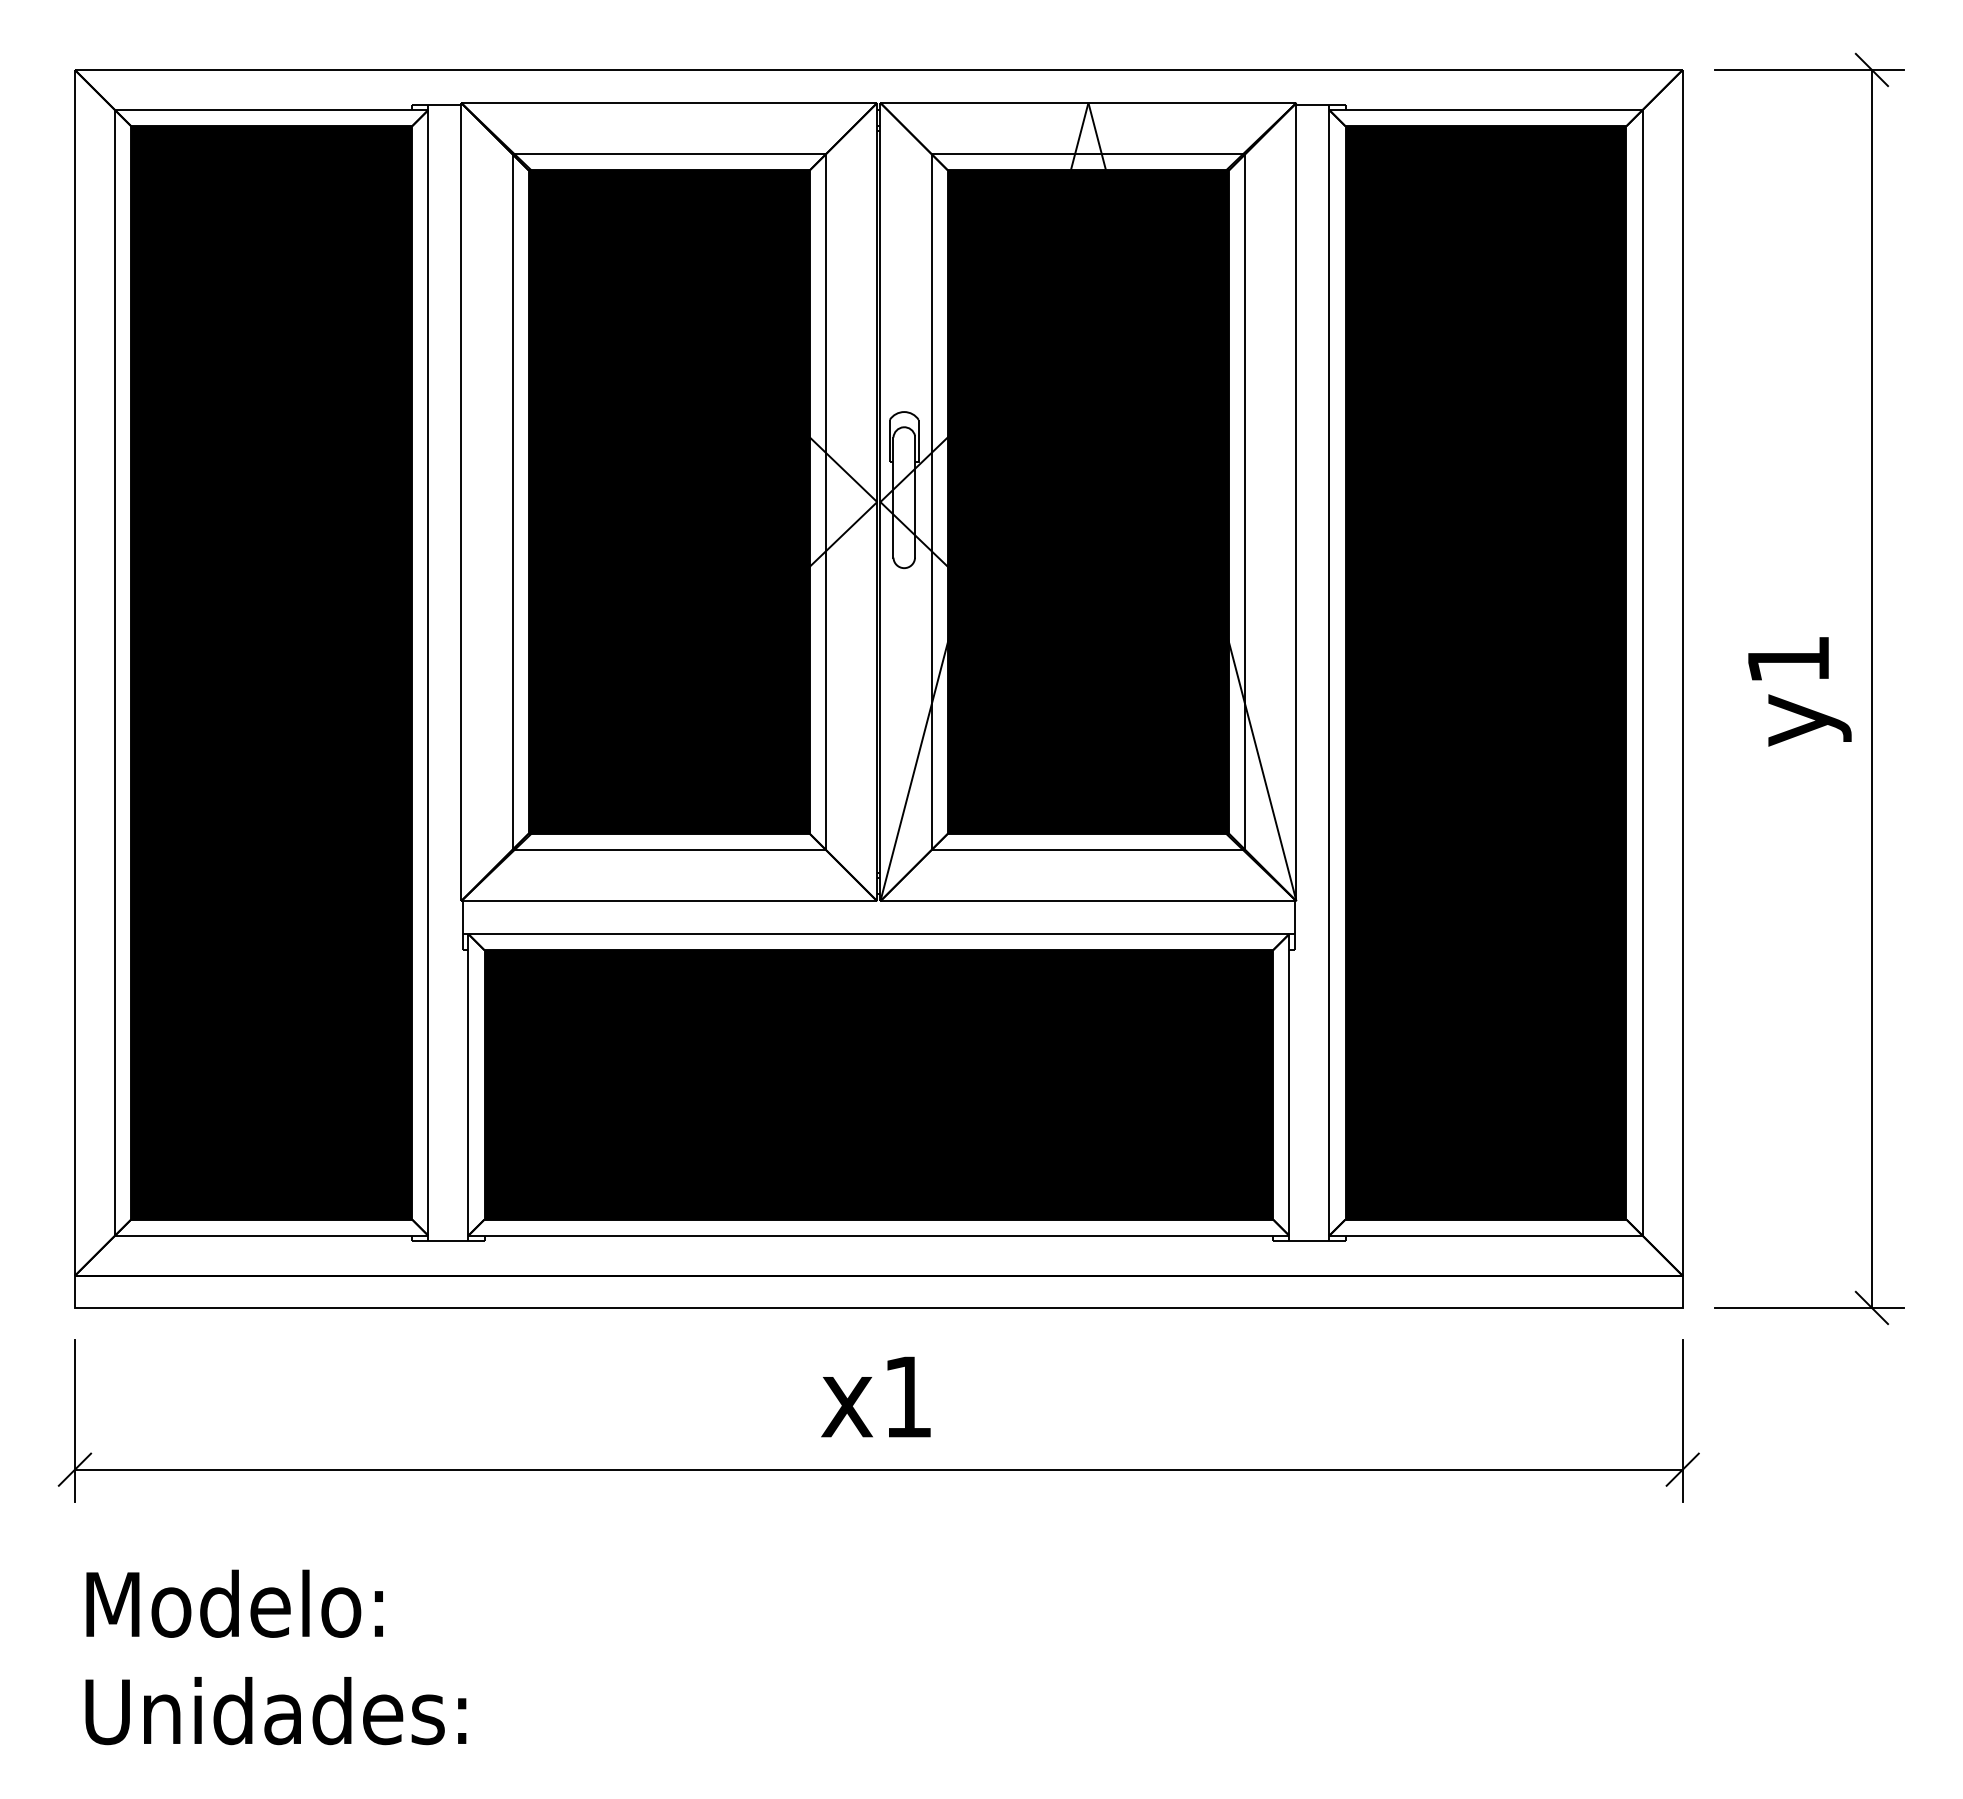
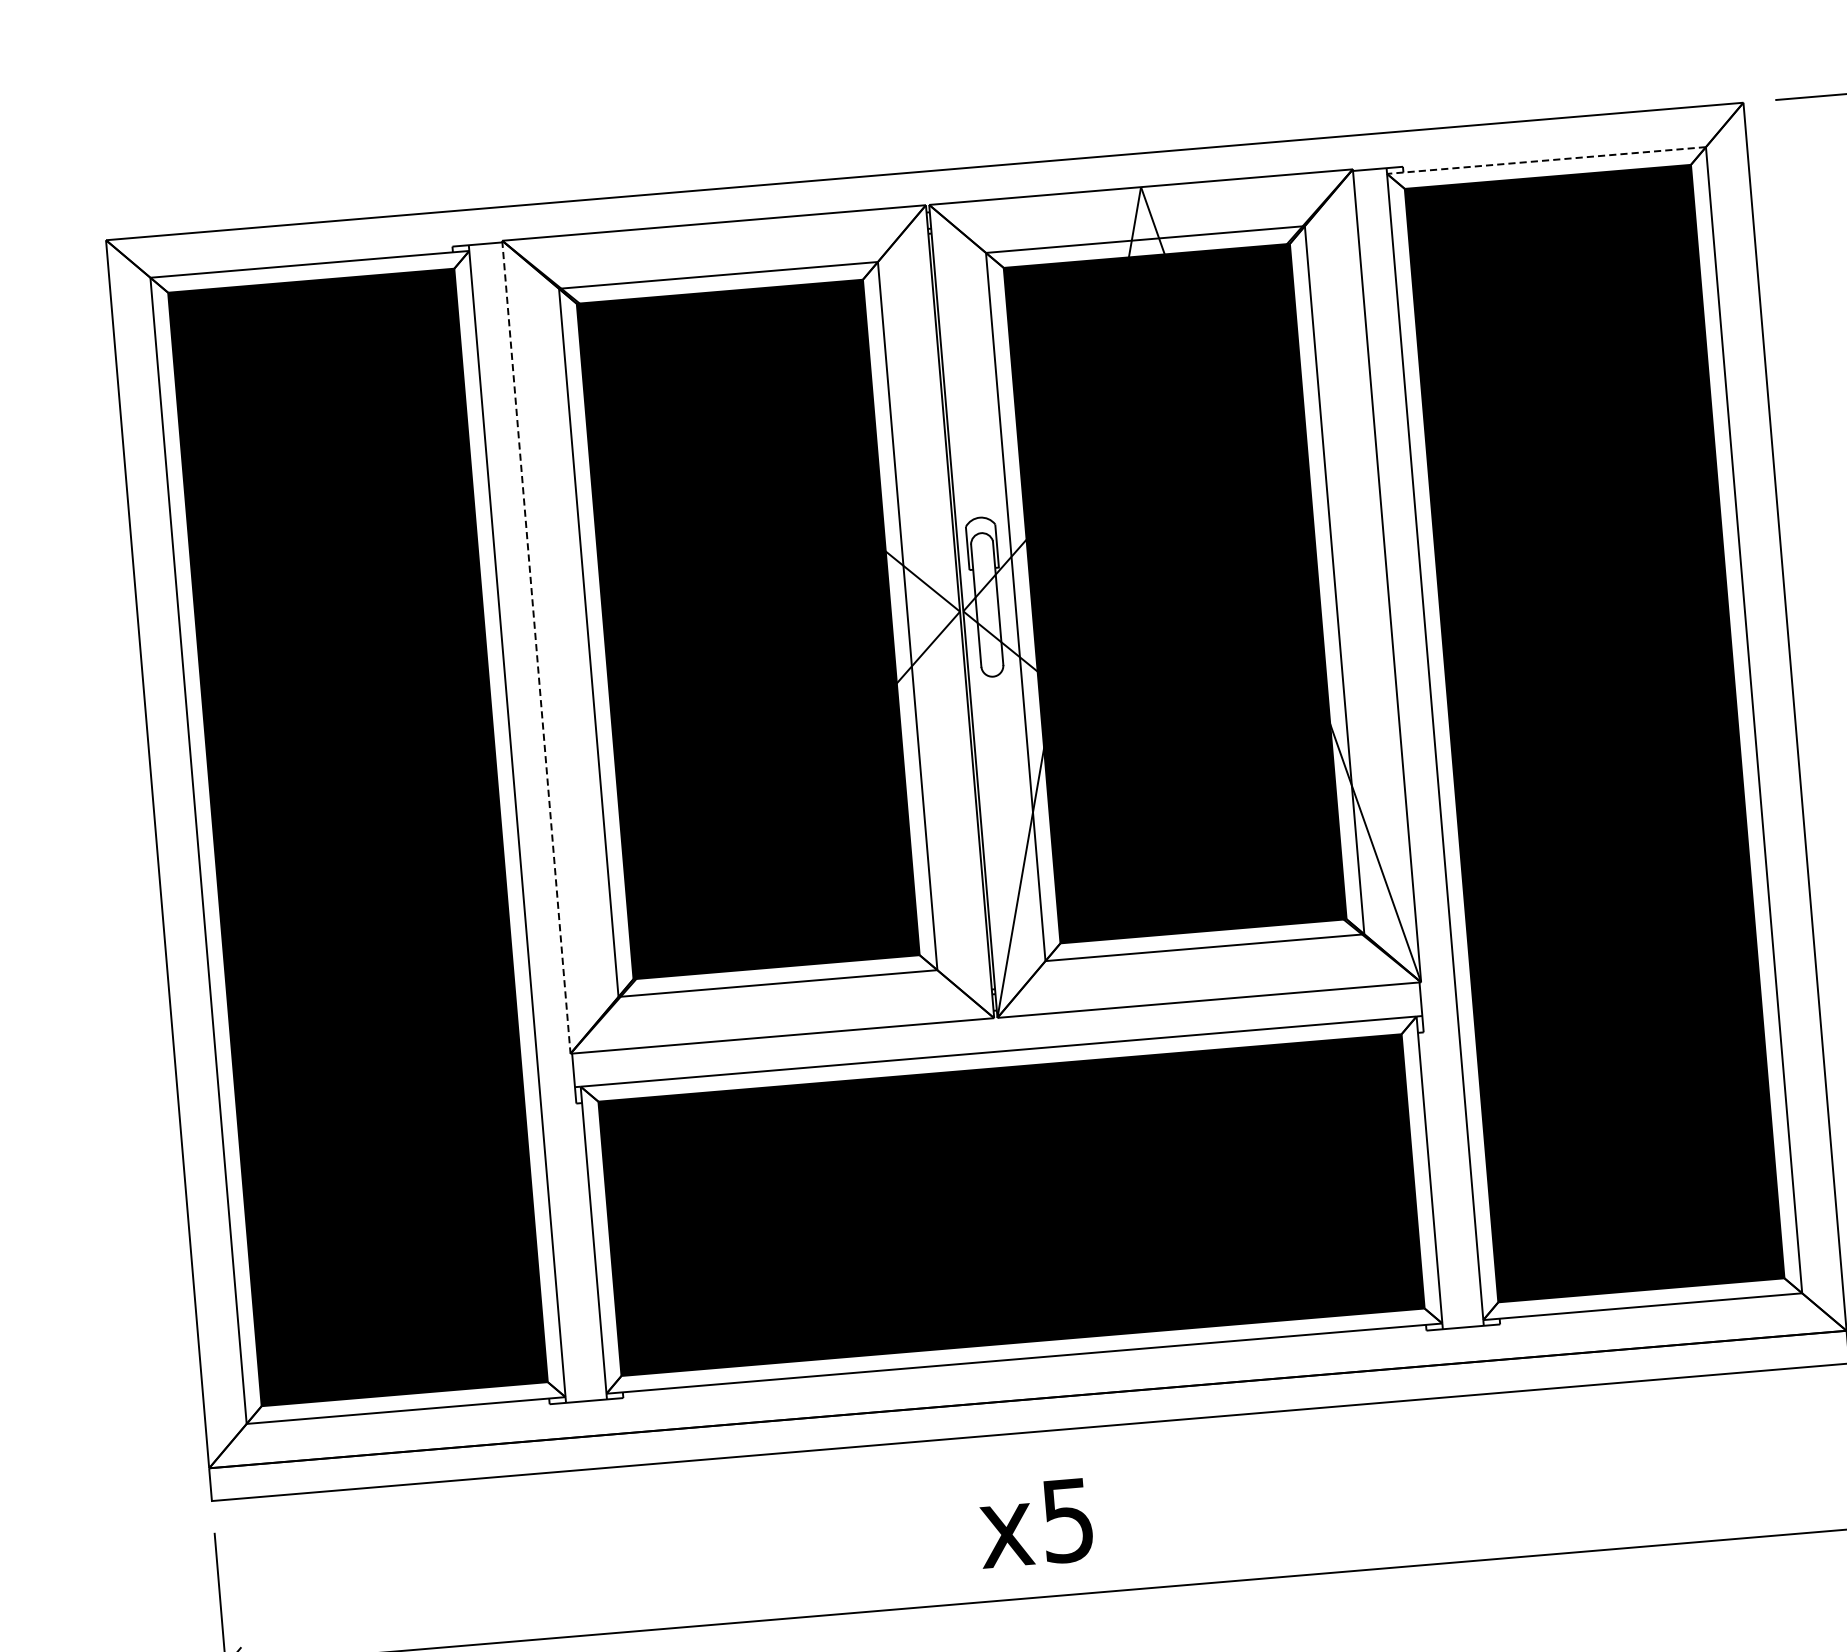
line: (1485, 110) -> (1546, 160), solid -> dashed
line: (461, 502) -> (536, 647), solid -> dashed
text: (907, 1397) -> (1067, 1521), x1 -> x5

